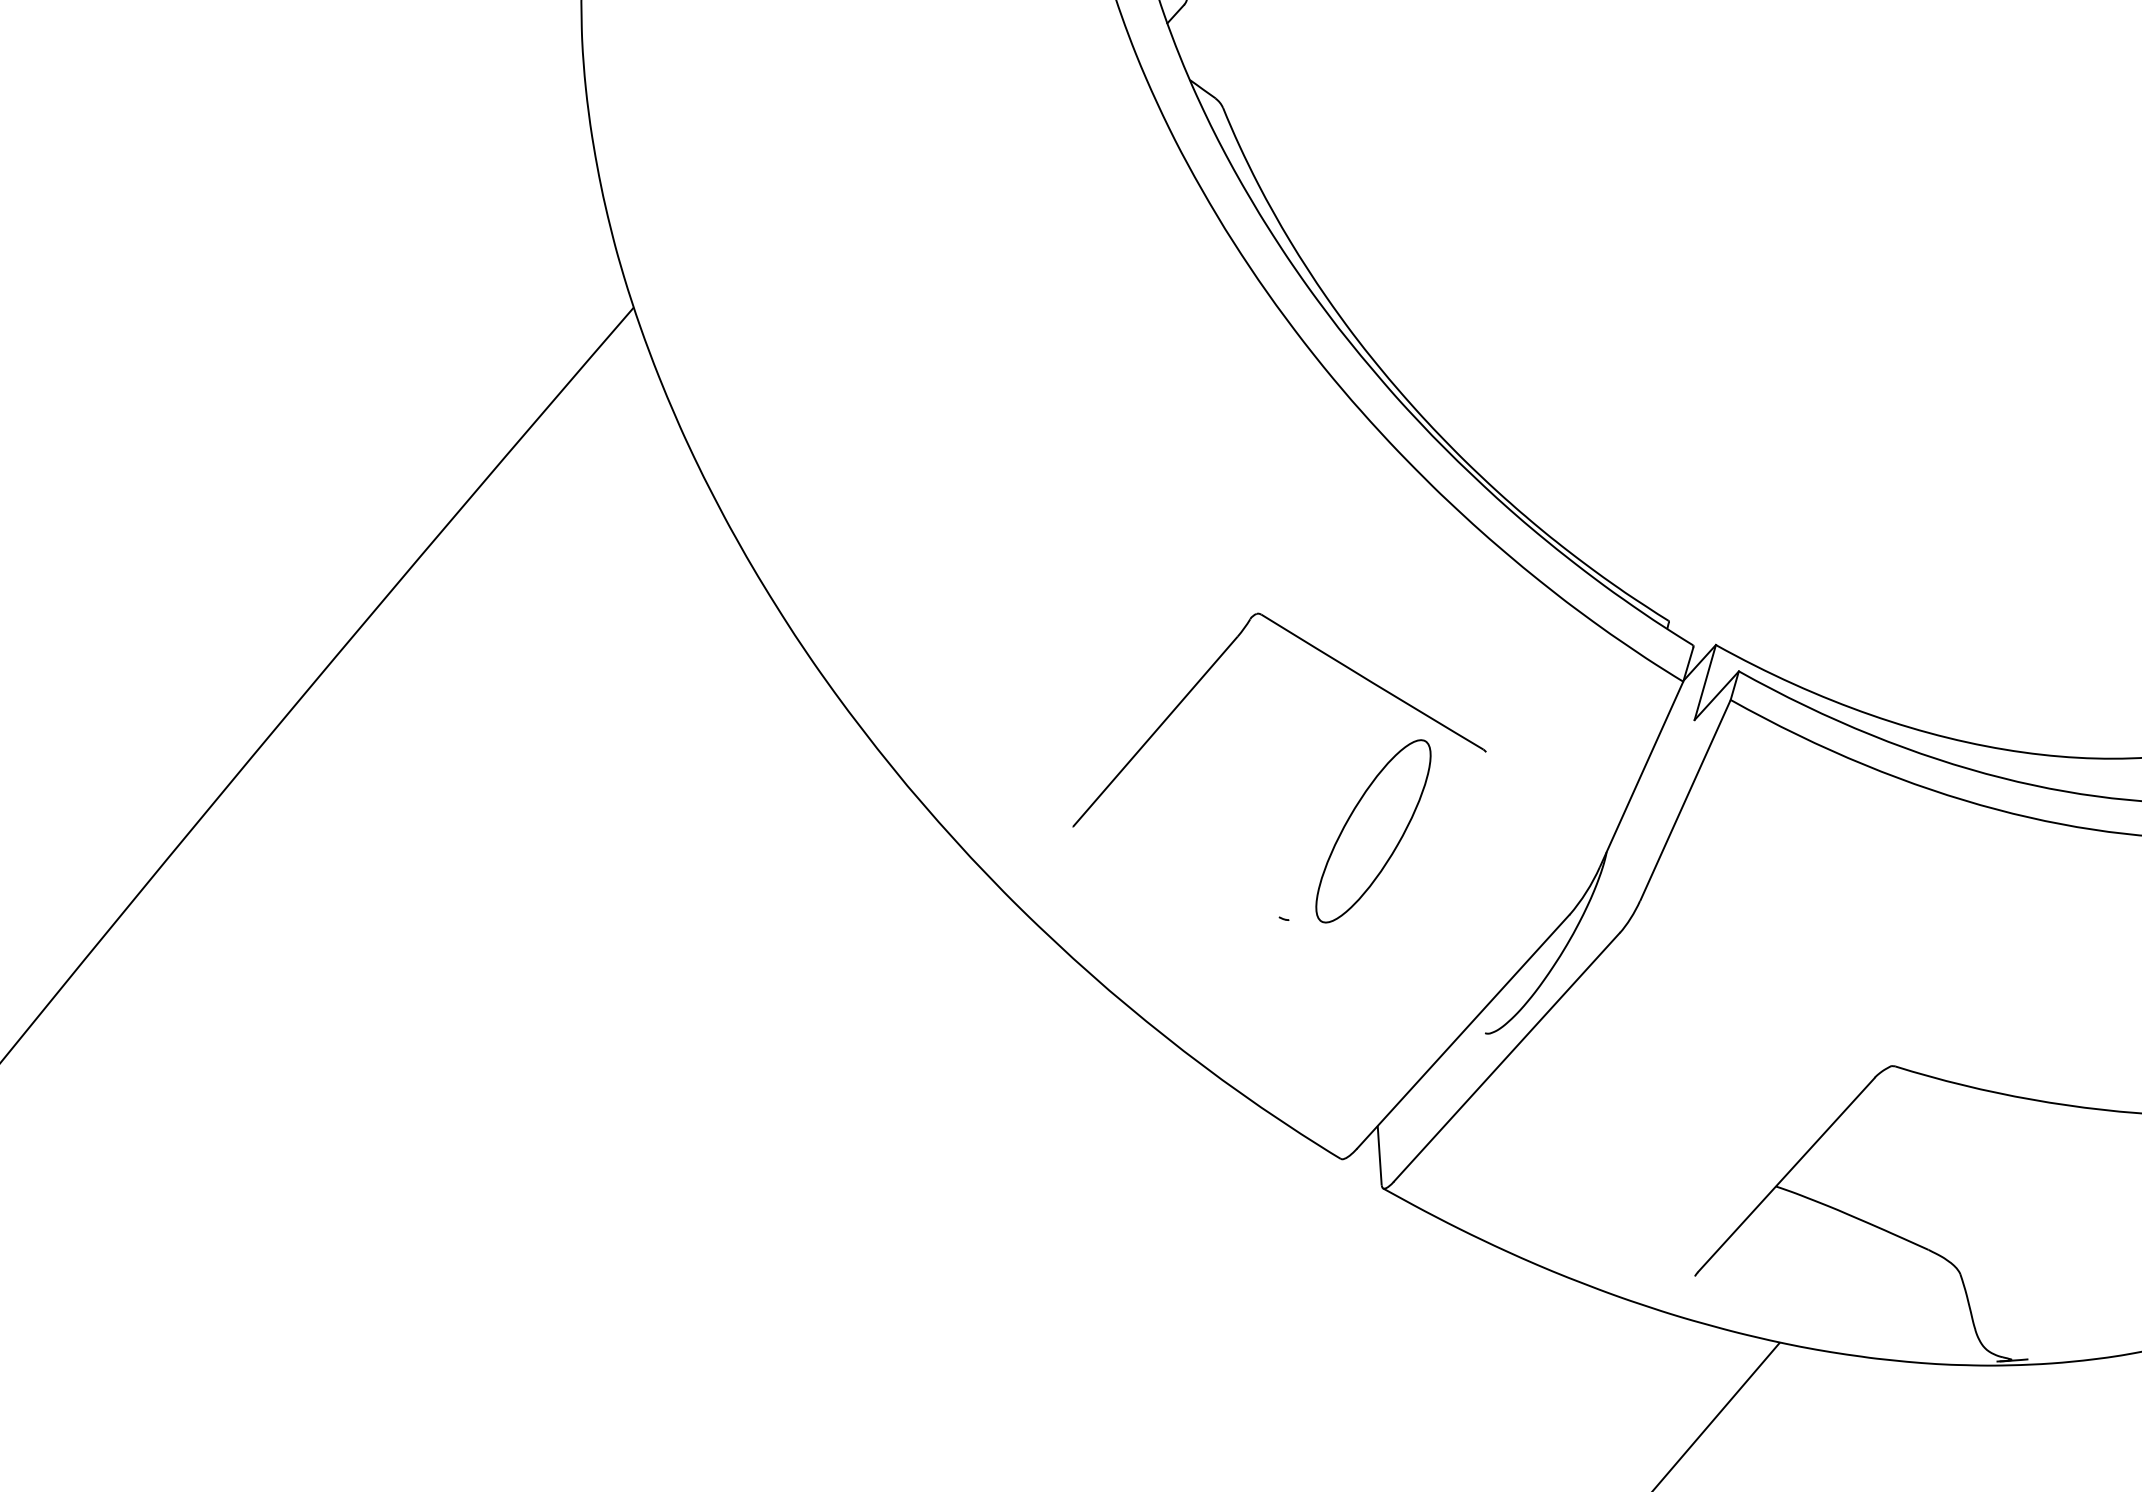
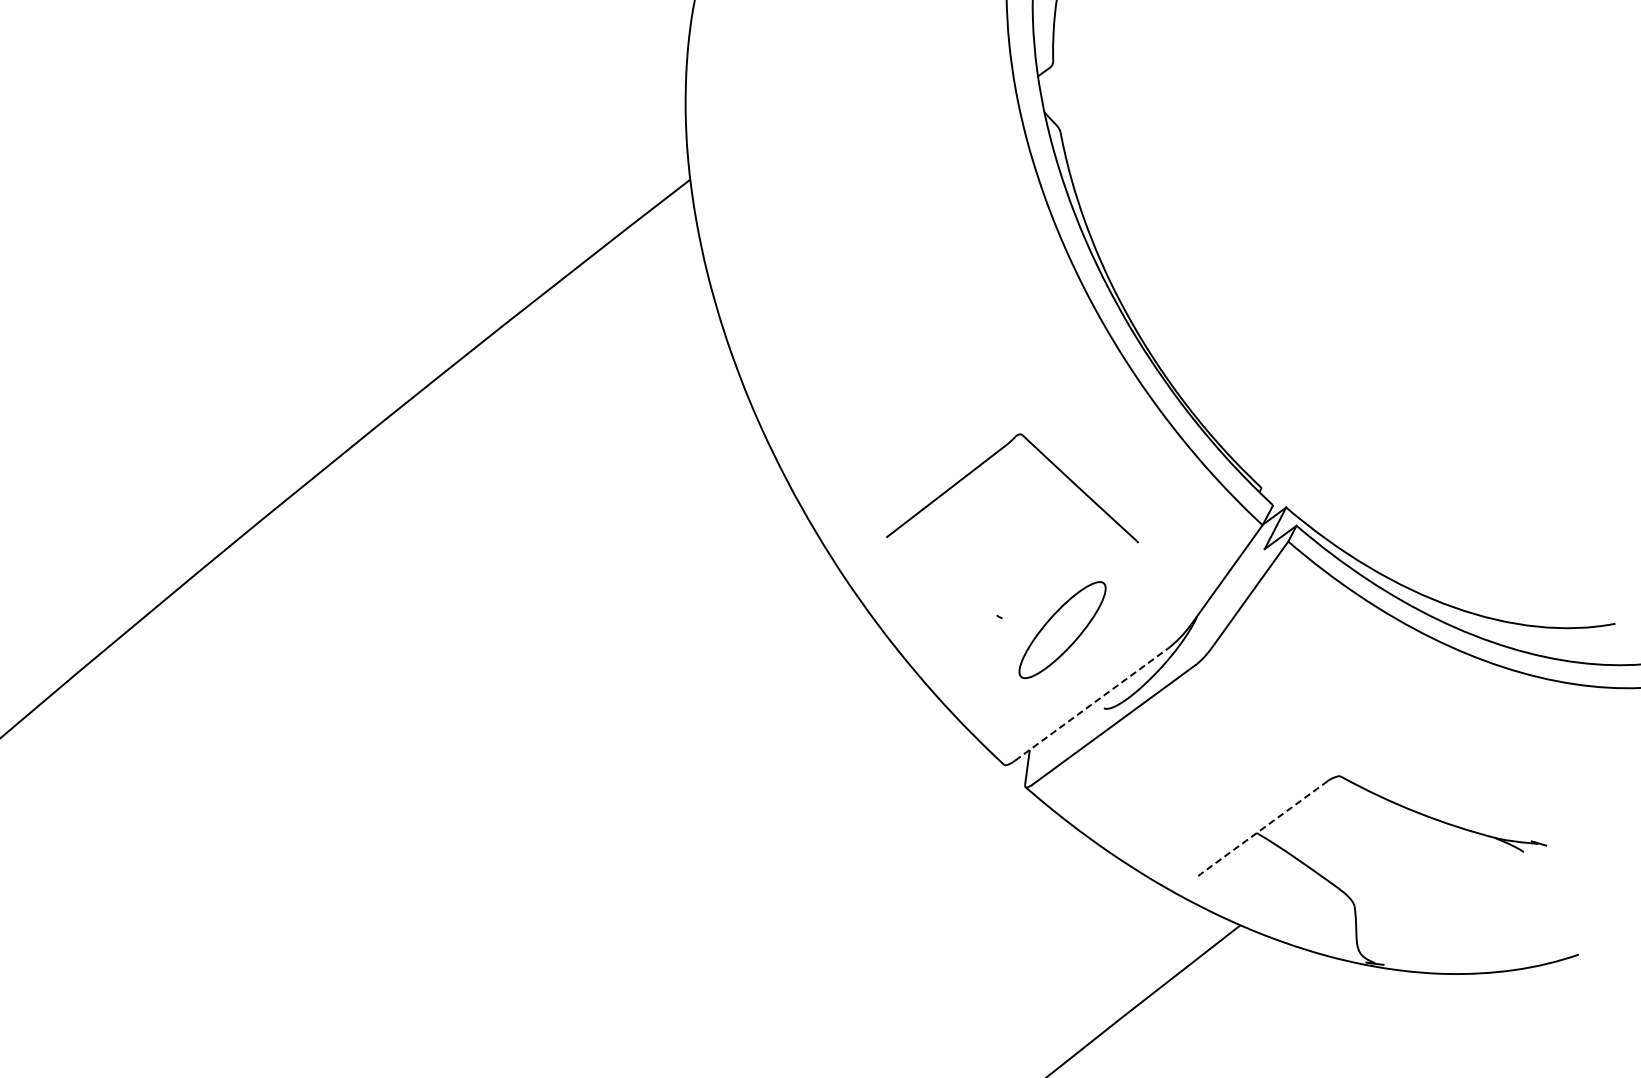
part: (1373, 831) -> (1062, 630), moved
line: (1463, 1031) -> (1091, 704), solid -> dashed
line: (1786, 1174) -> (1264, 827), solid -> dashed

